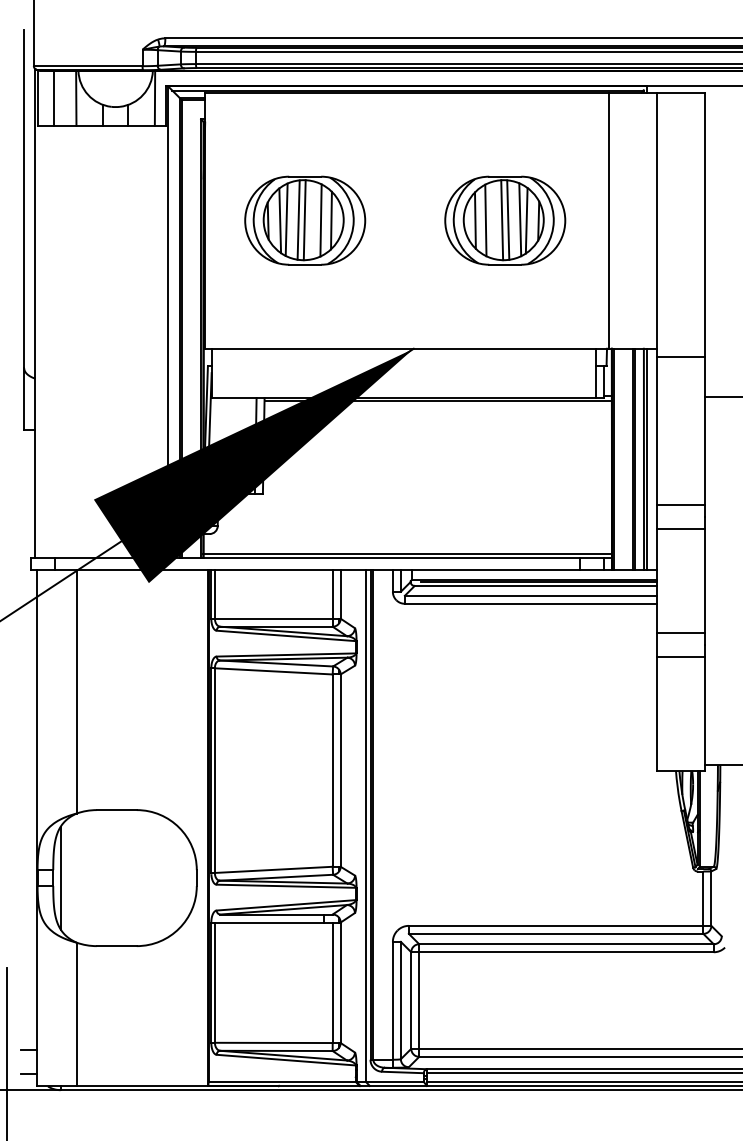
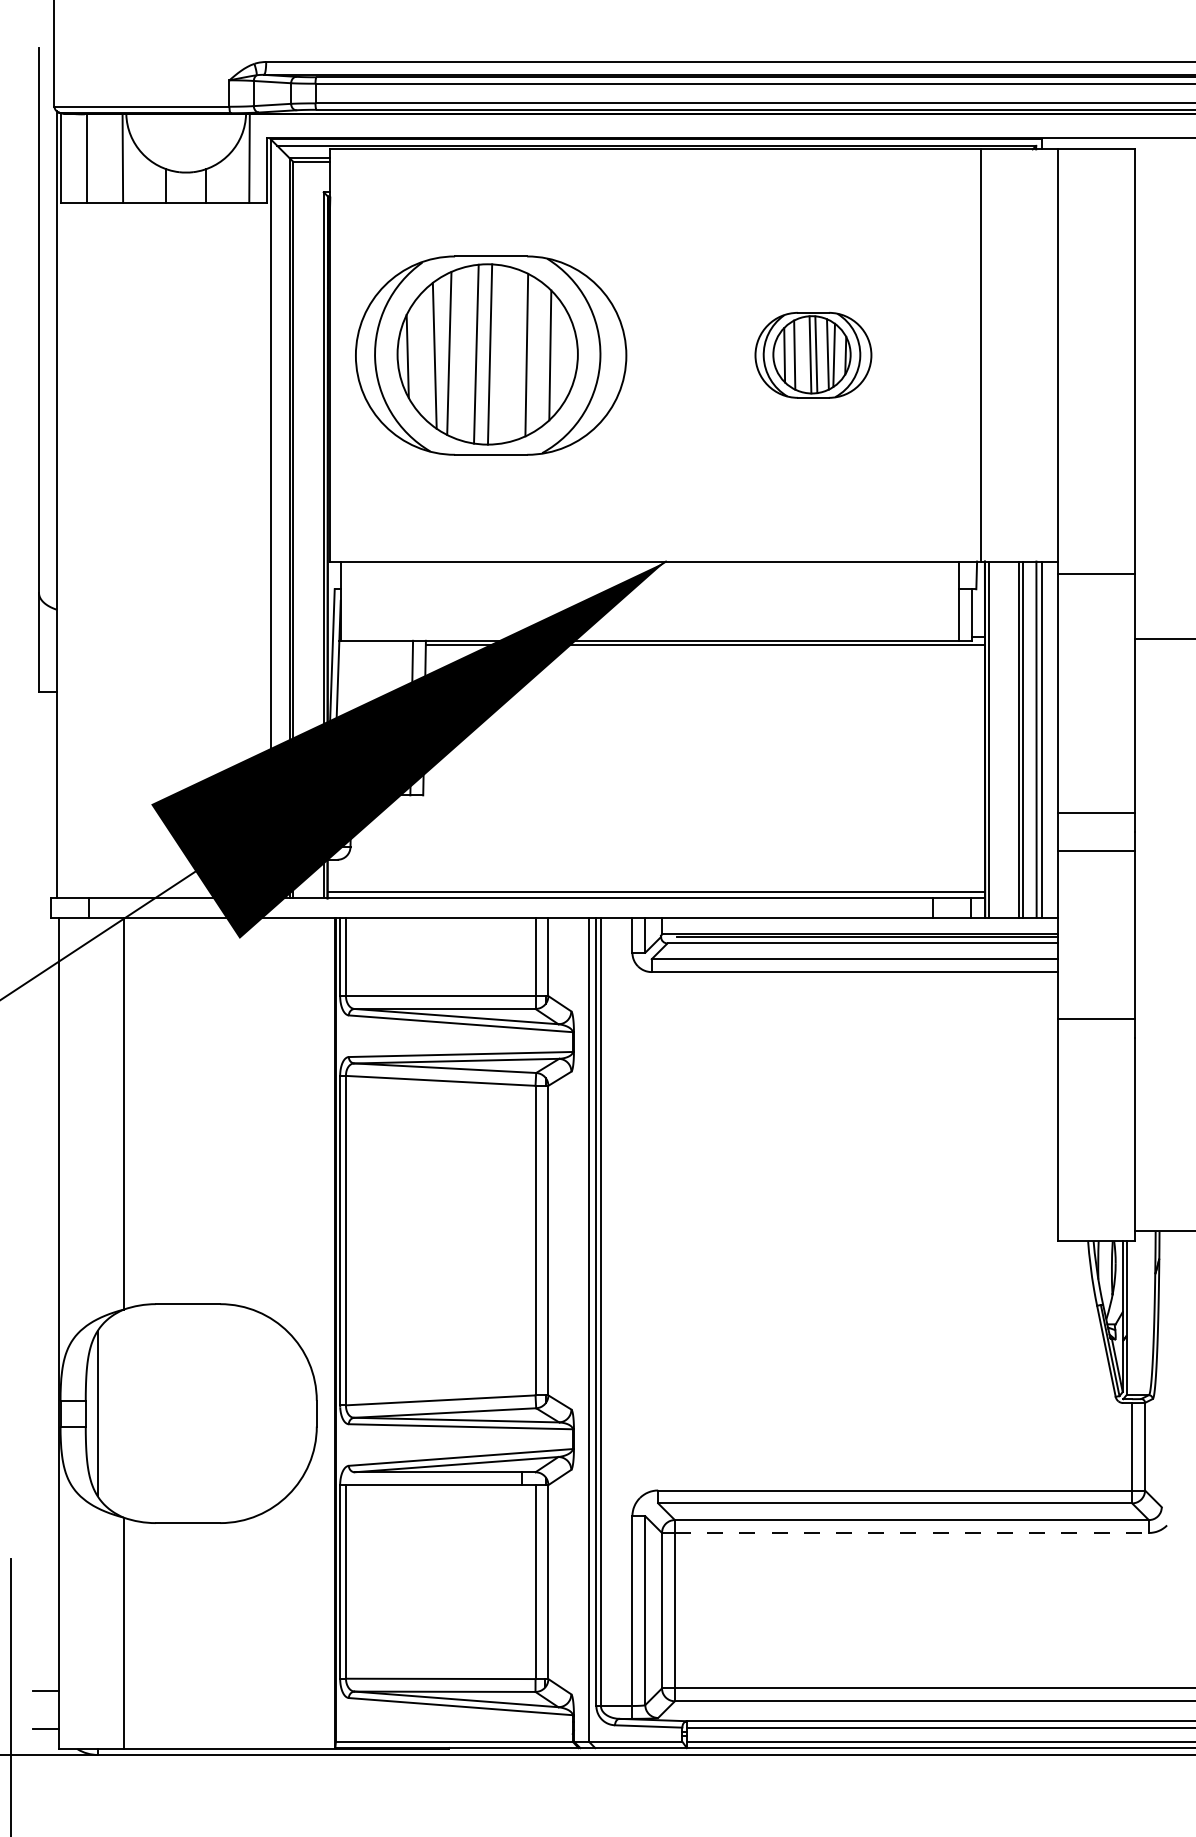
part: (305, 220) -> (491, 355), size x1.4
part: (505, 220) -> (813, 355), size x0.6
line: (681, 656) -> (1096, 1056), removed
line: (567, 952) -> (913, 1533), solid -> dashed

